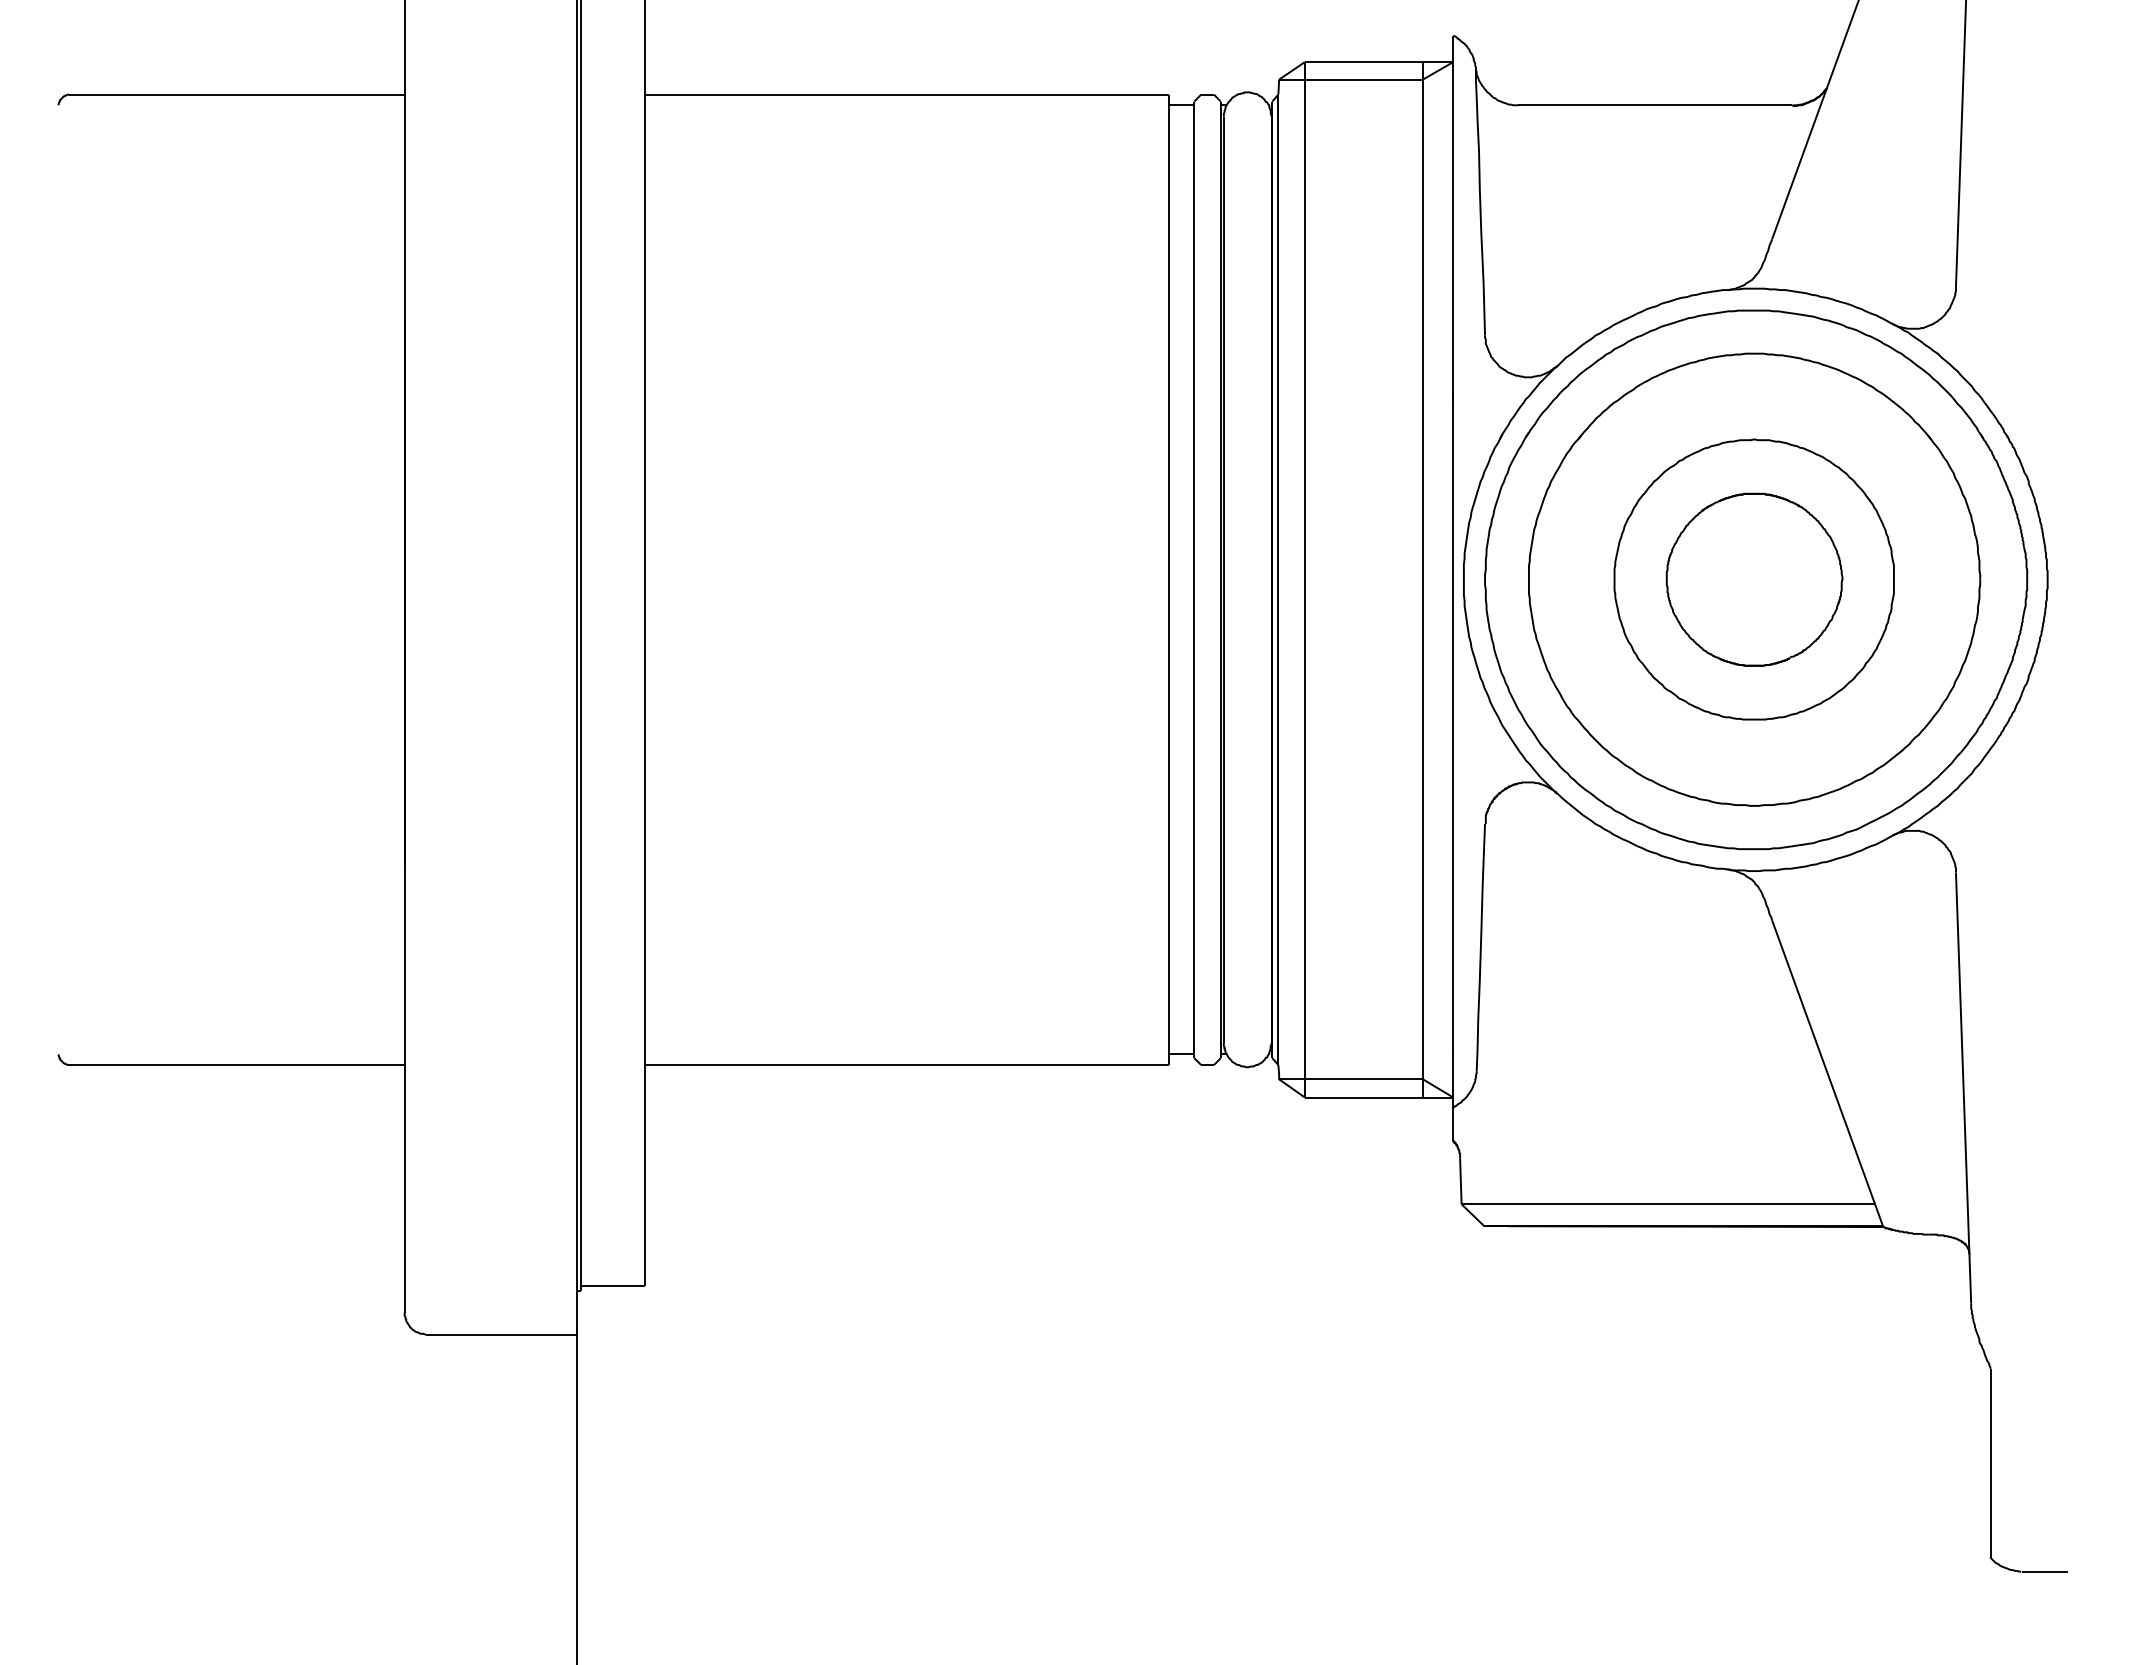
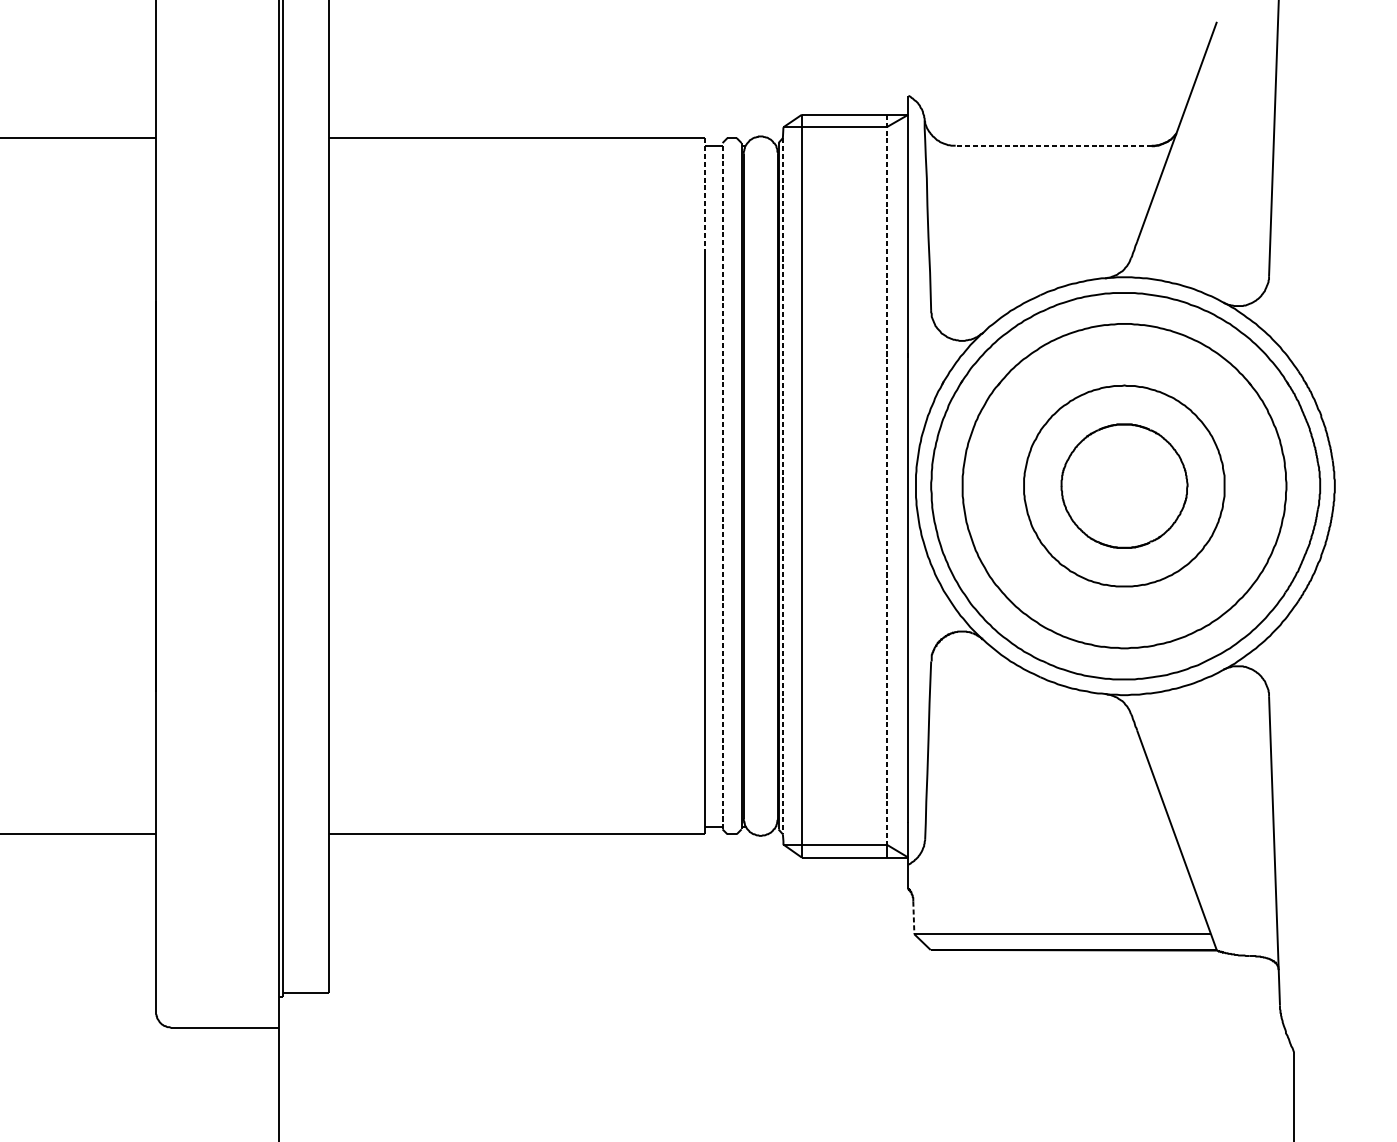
line: (1654, 105) -> (1052, 145), solid -> dashed
line: (1169, 173) -> (704, 194), solid -> dashed
line: (1422, 570) -> (886, 479), solid -> dashed
line: (1194, 579) -> (722, 485), solid -> dashed
line: (1278, 580) -> (782, 486), solid -> dashed
line: (1460, 1181) -> (913, 917), solid -> dashed

